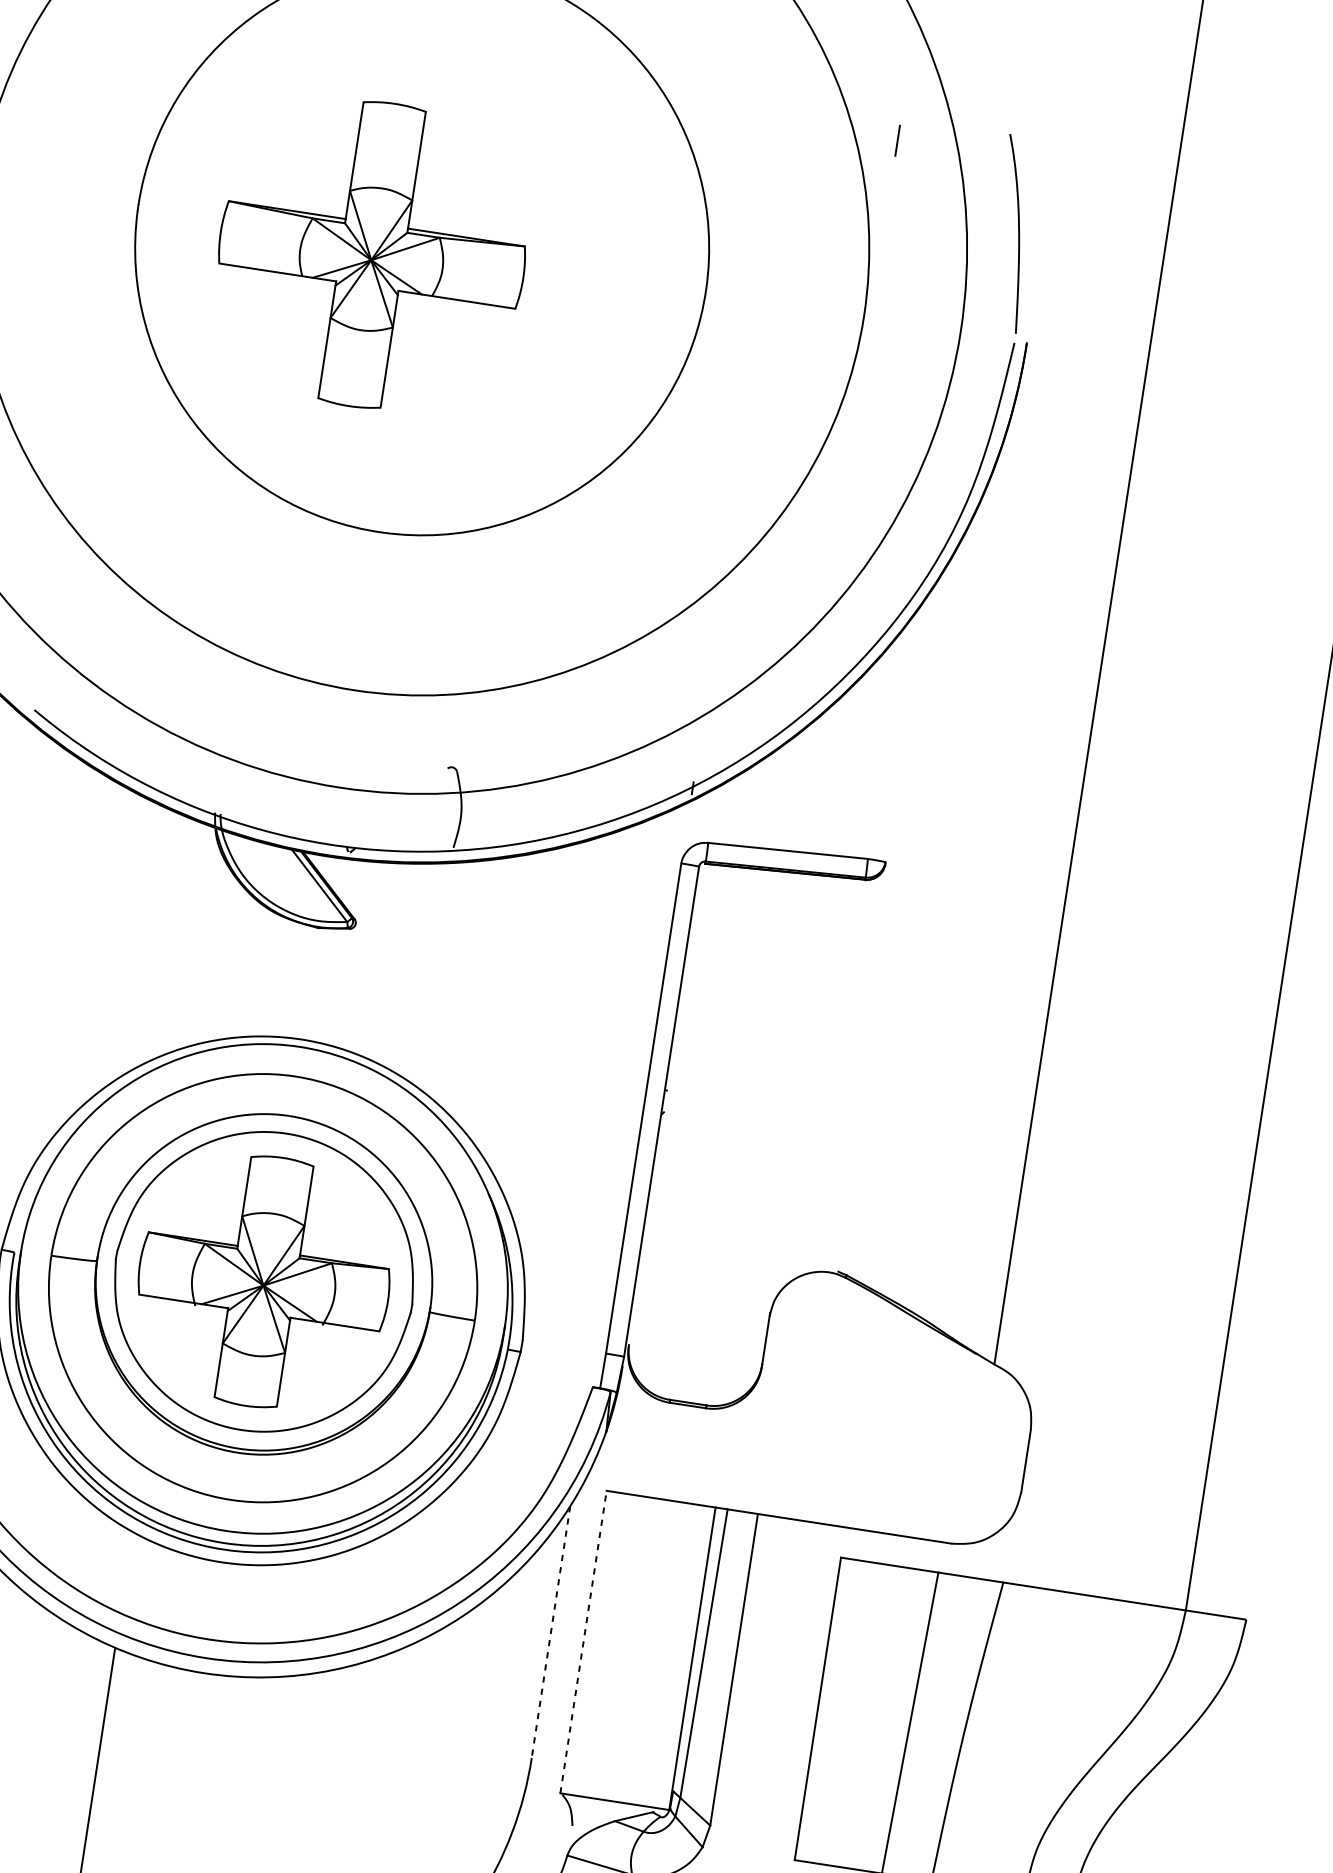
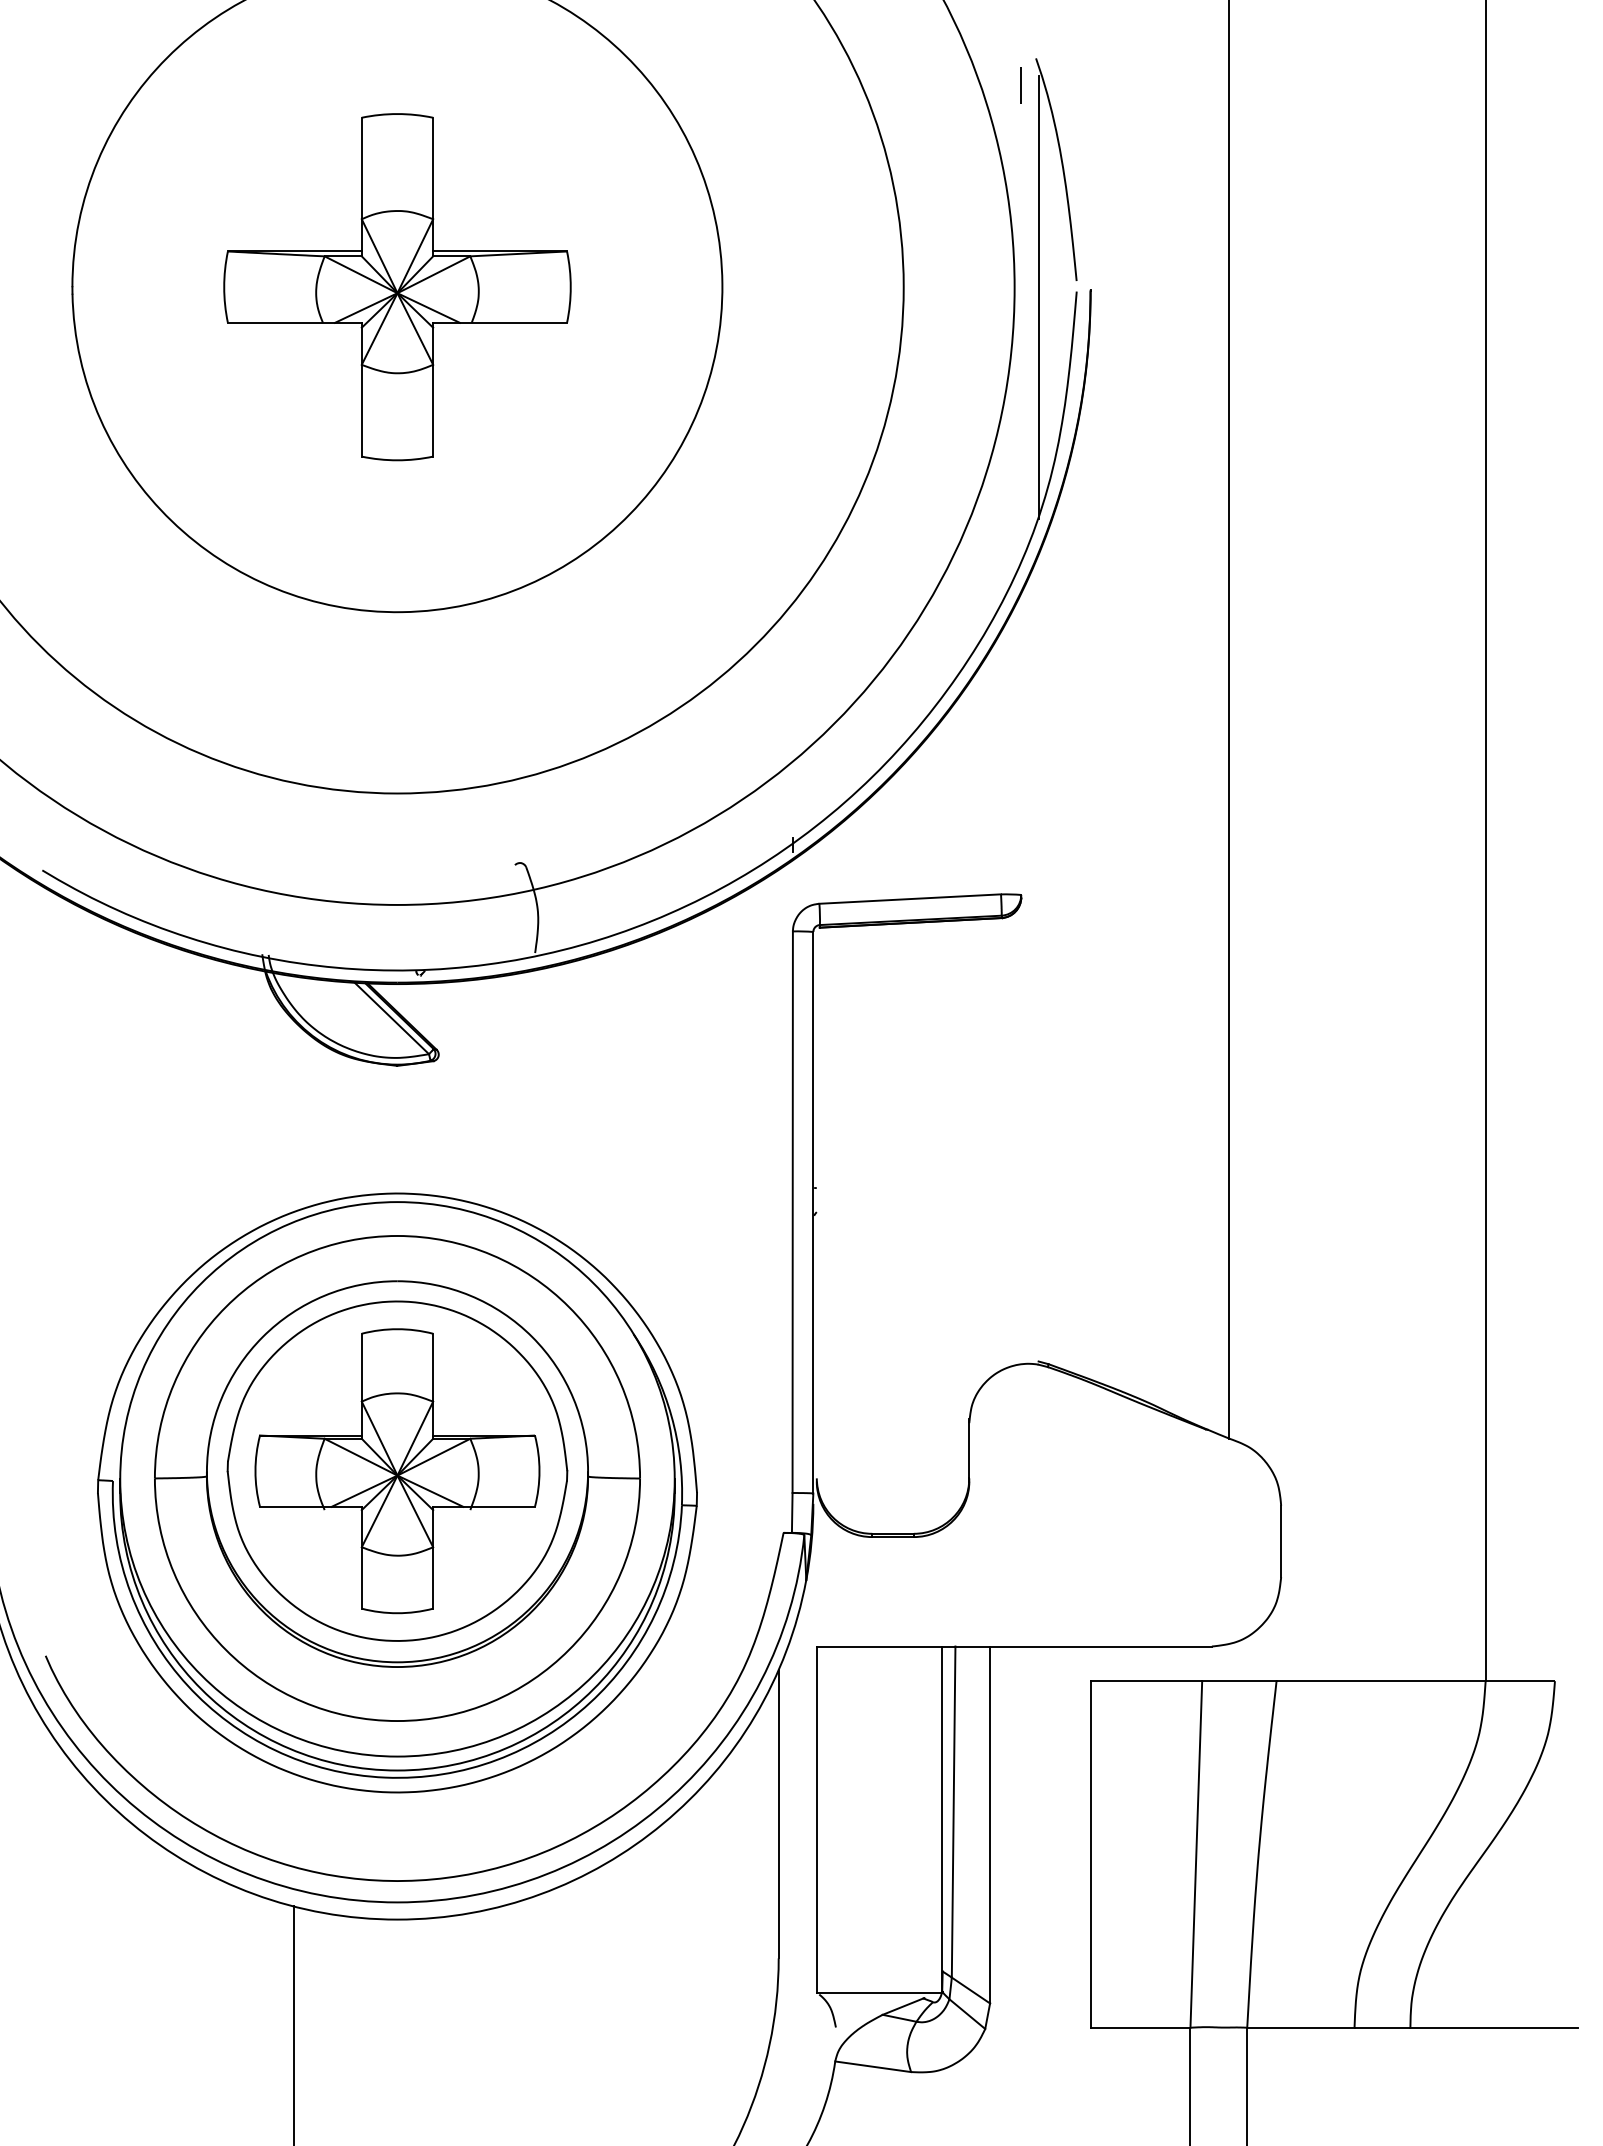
line: (896, 140) -> (1020, 85), moved
part: (372, 255) -> (397, 287), moved
line: (980, 342) -> (1038, 297), added
line: (550, 1632) -> (778, 1814), dashed -> solid
line: (583, 1641) -> (816, 1819), dashed -> solid

